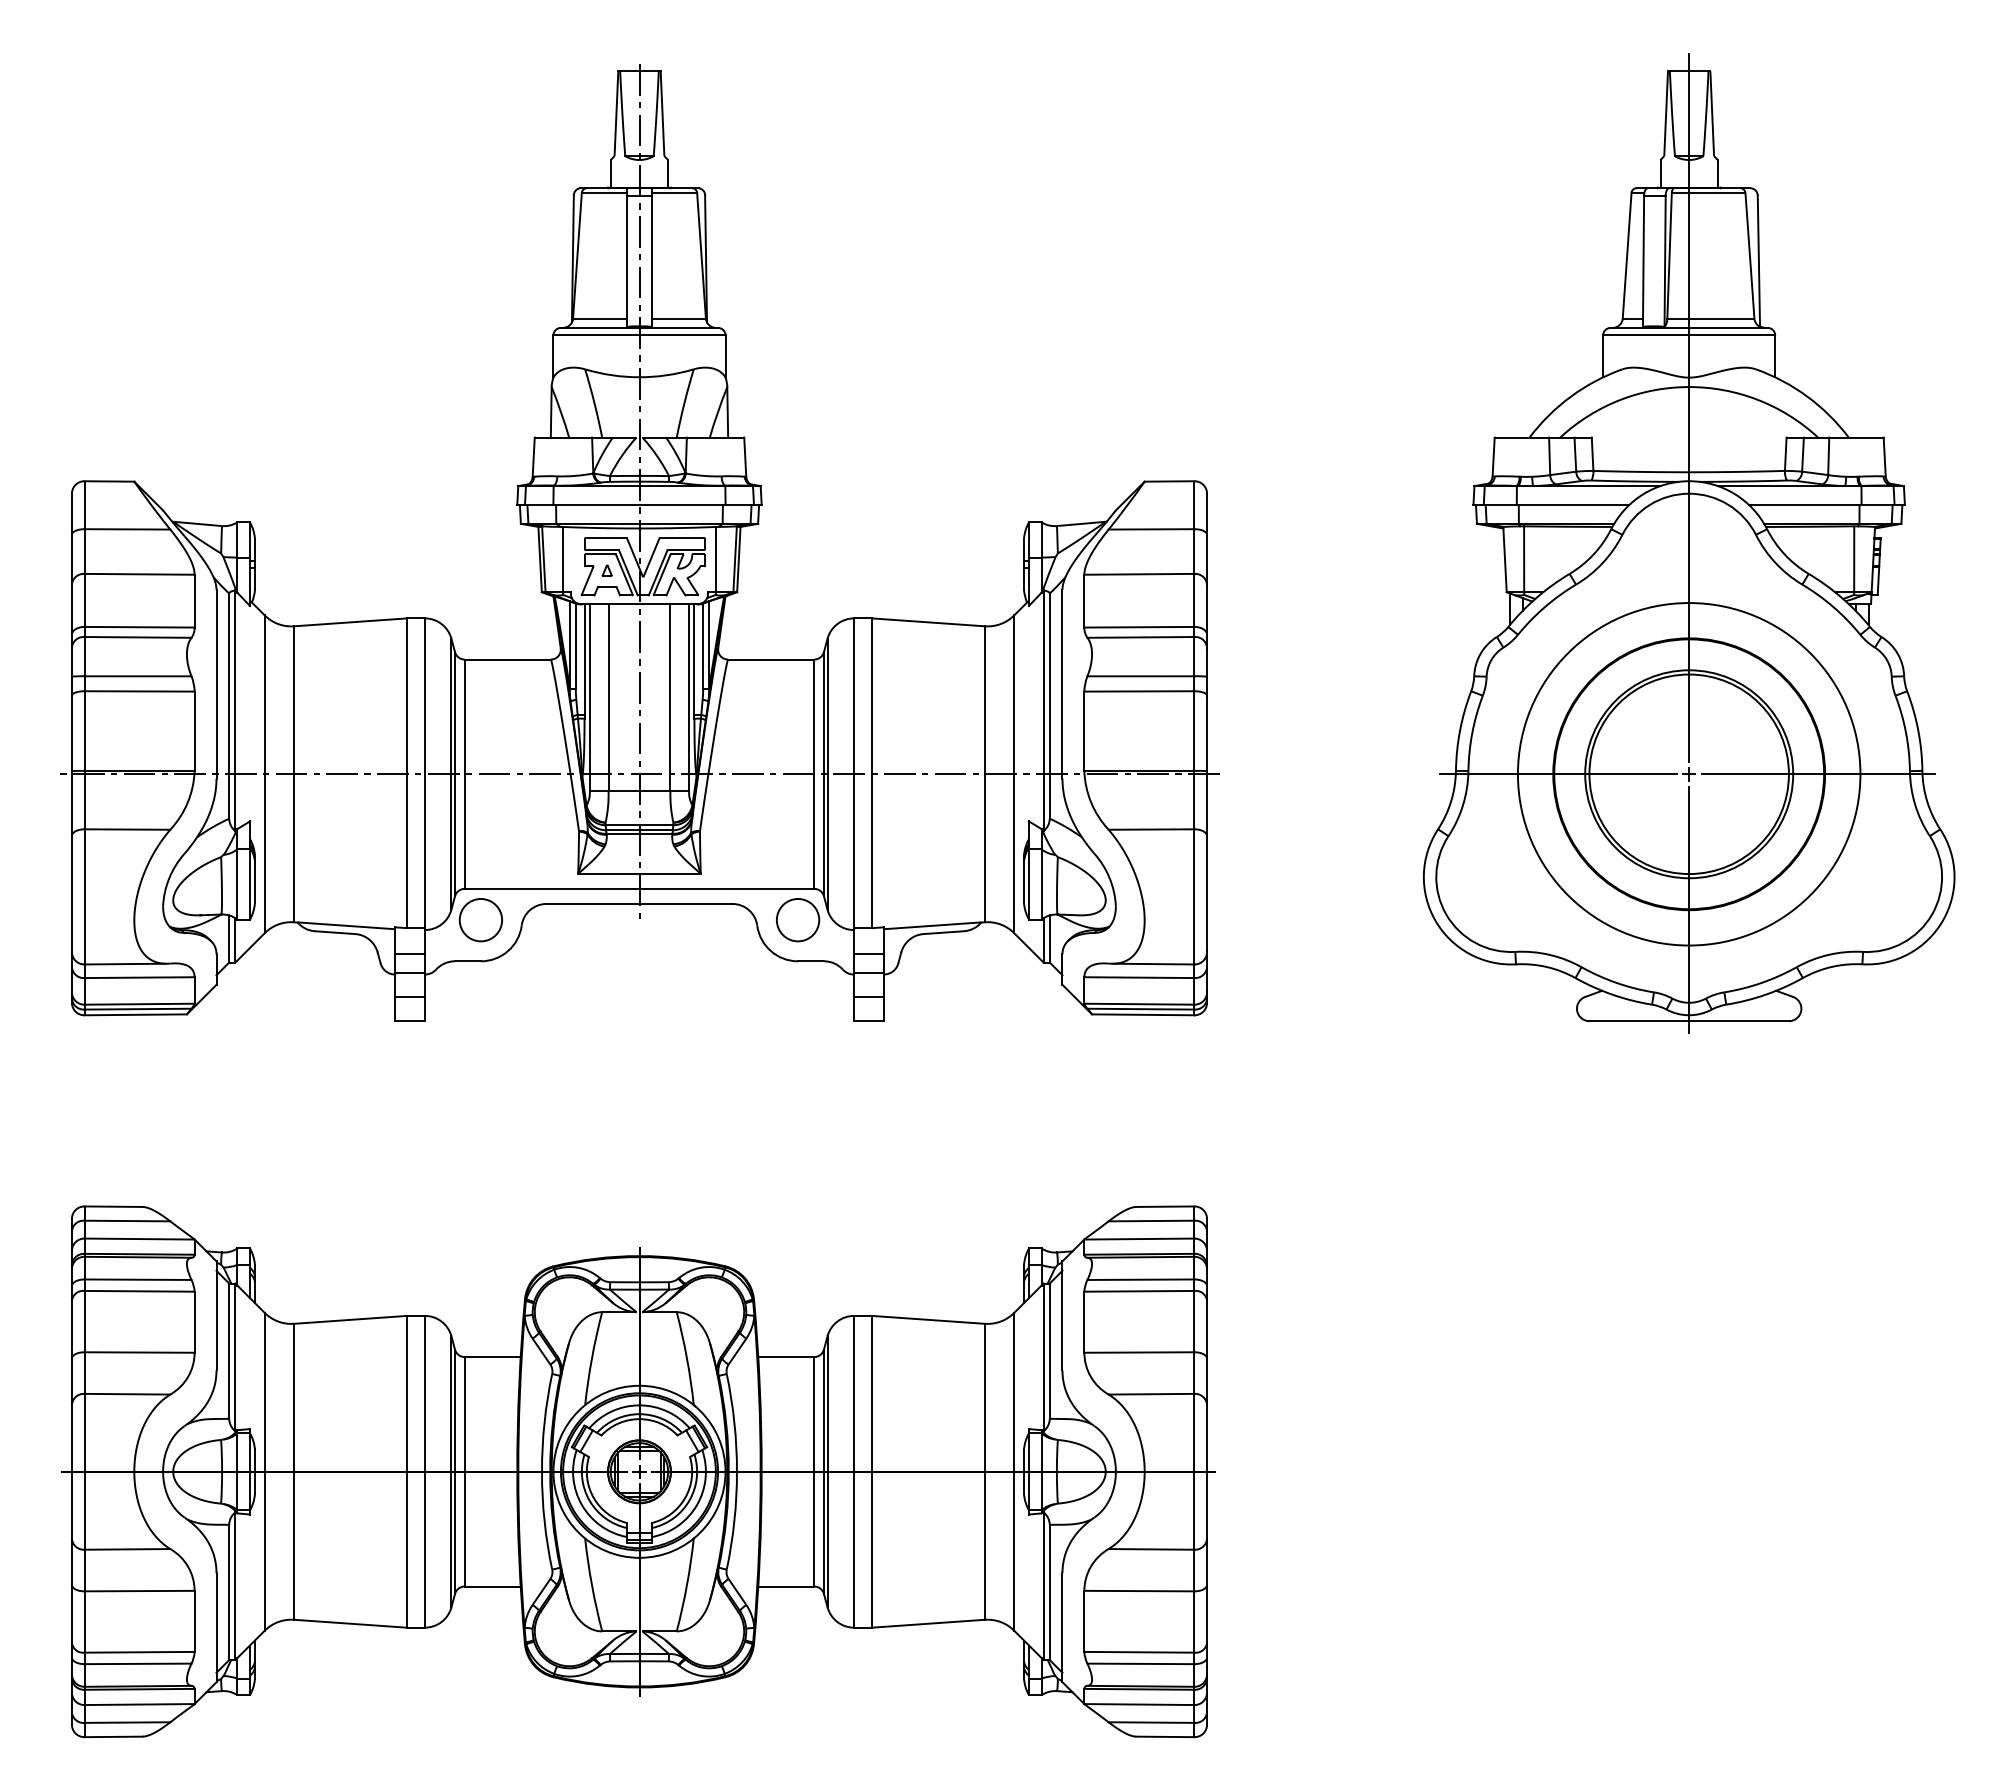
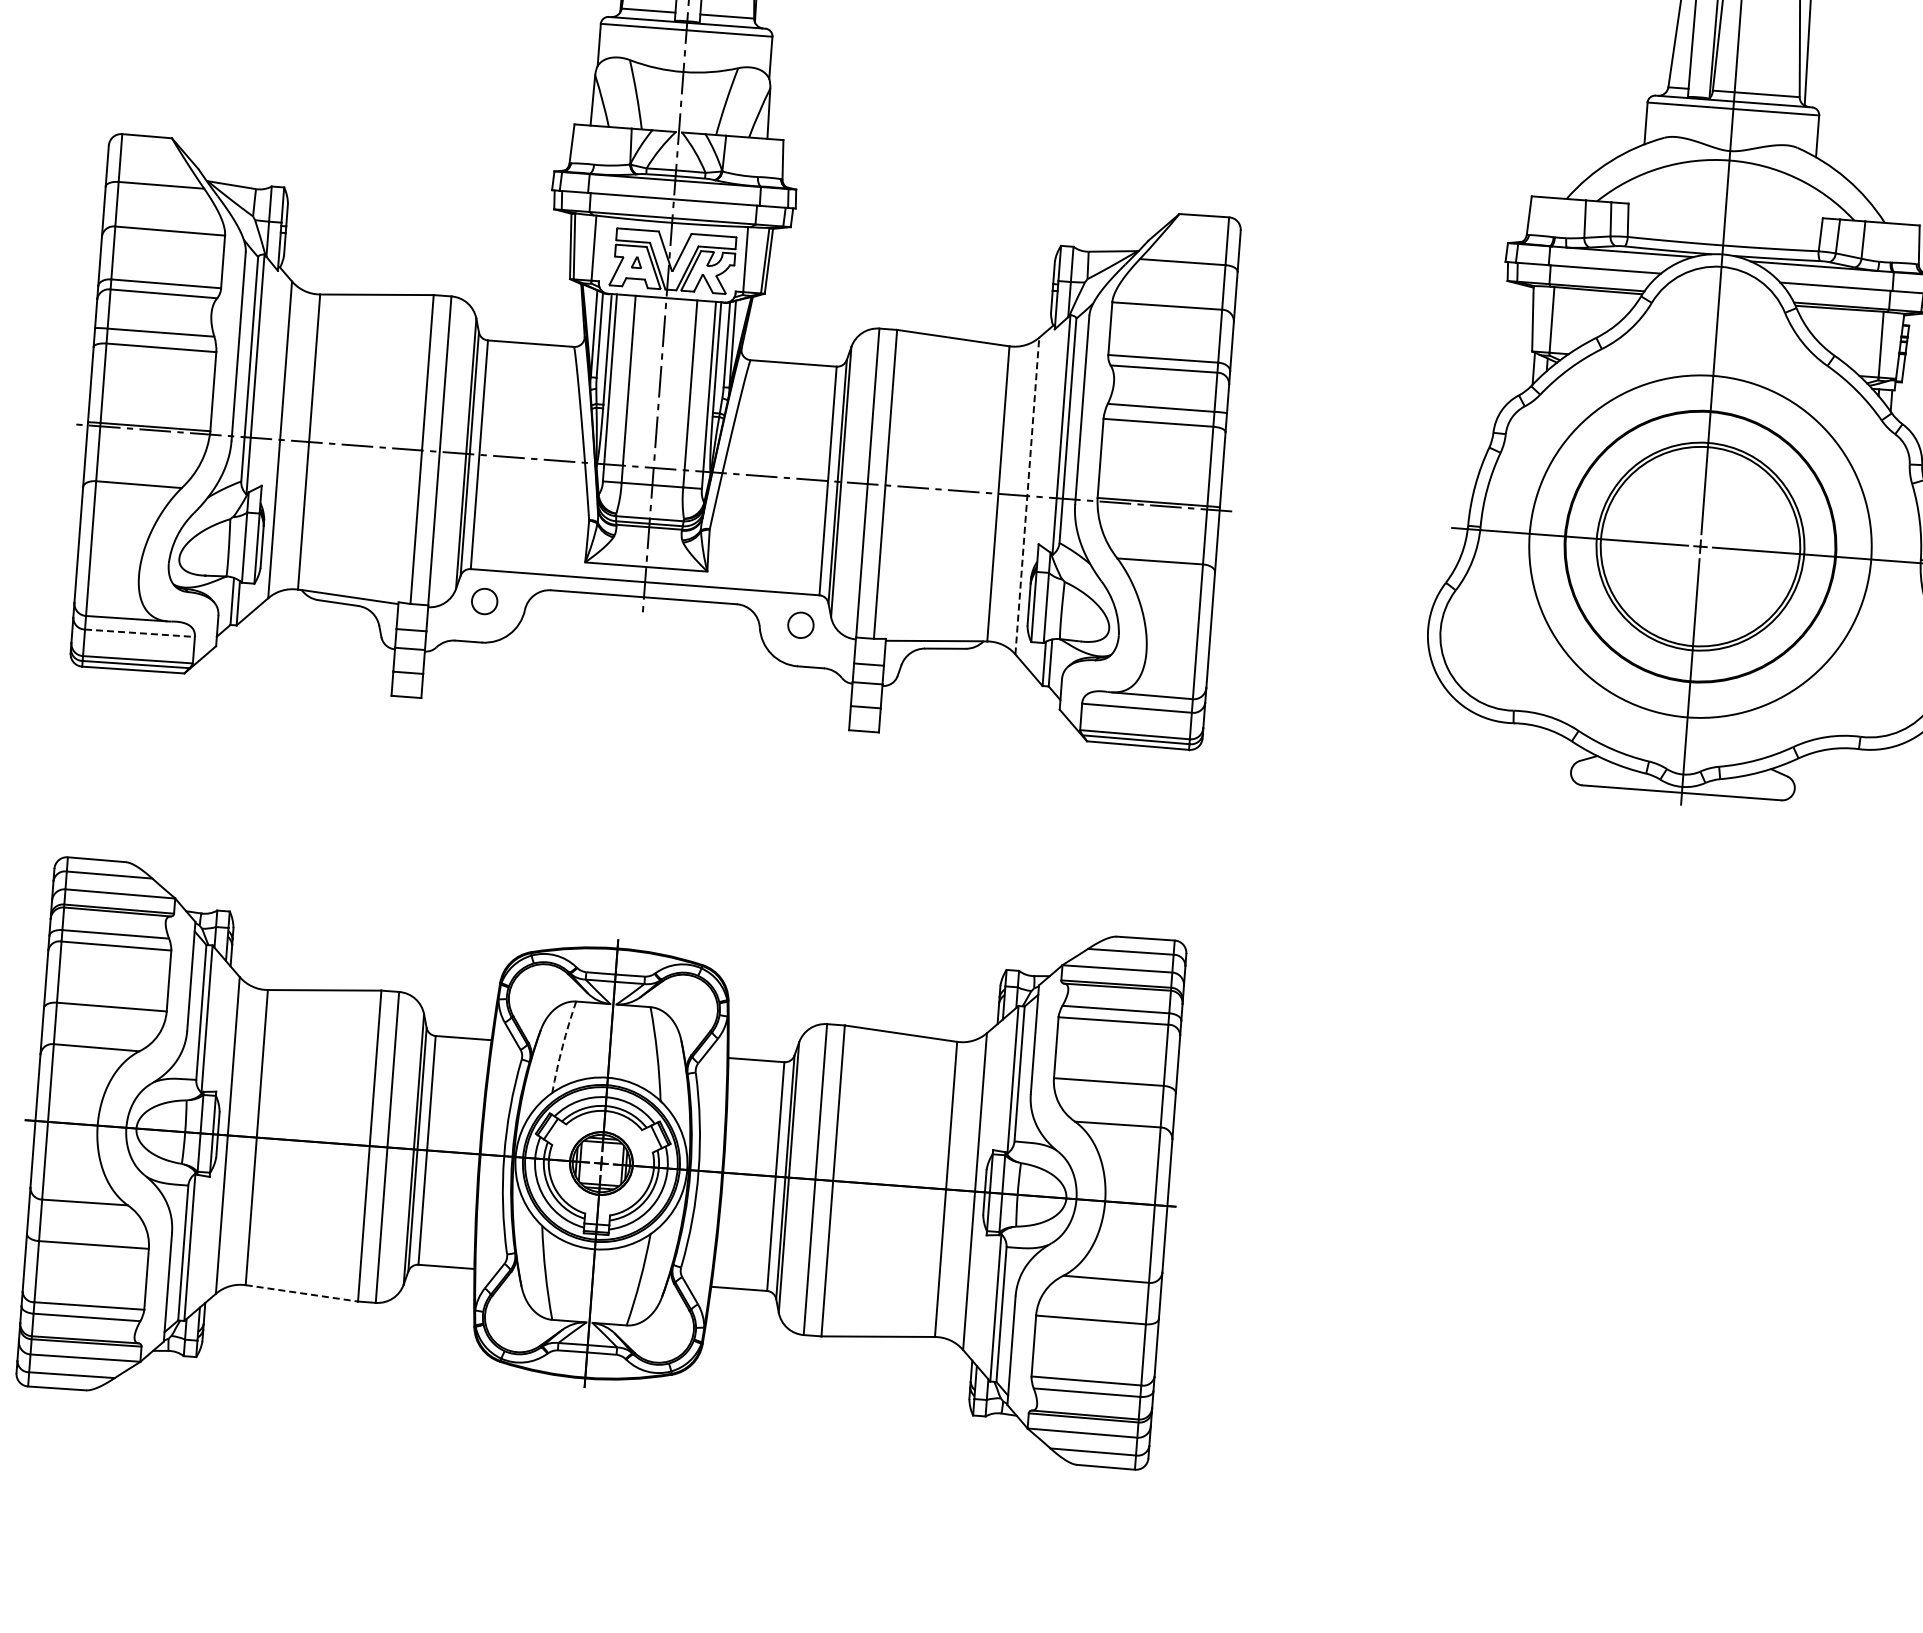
line: (1014, 774) -> (1027, 496), solid -> dashed
circle: (480, 919) -> (484, 600), size x0.6
circle: (797, 919) -> (800, 624), size x0.6
line: (140, 977) -> (140, 633), solid -> dashed
arc: (591, 1358) -> (562, 1046), solid -> dashed
line: (350, 1623) -> (301, 1293), solid -> dashed

